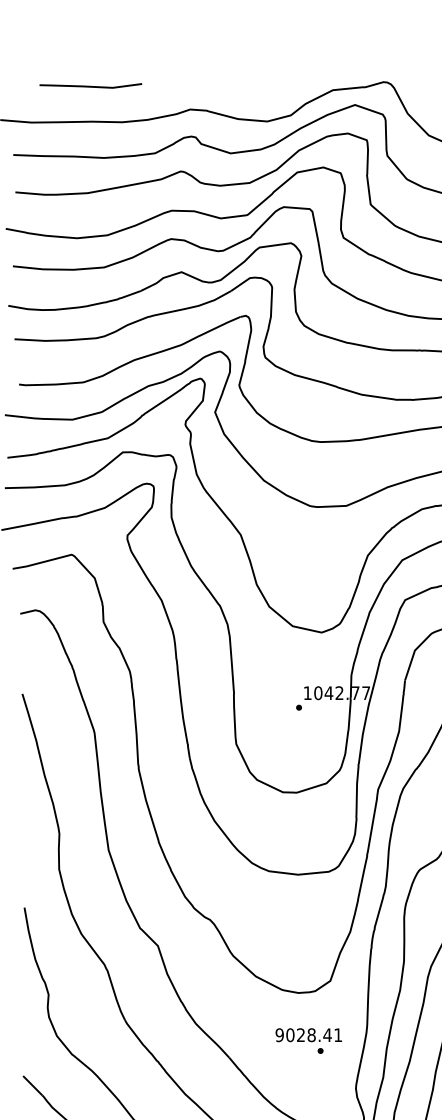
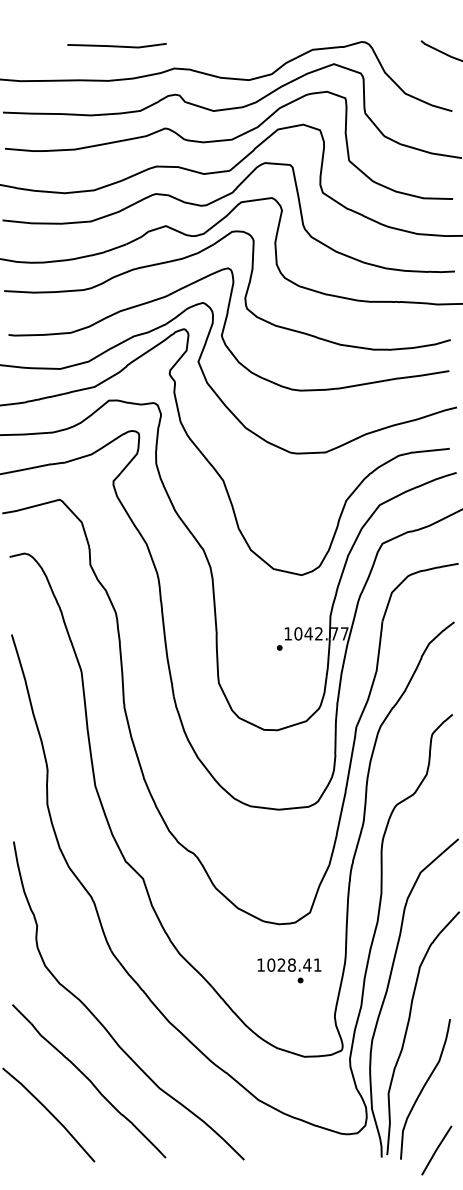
line: (90, 85) -> (116, 45), moved
text: (279, 1034) -> (260, 964), 9028.41 -> 1028.41

